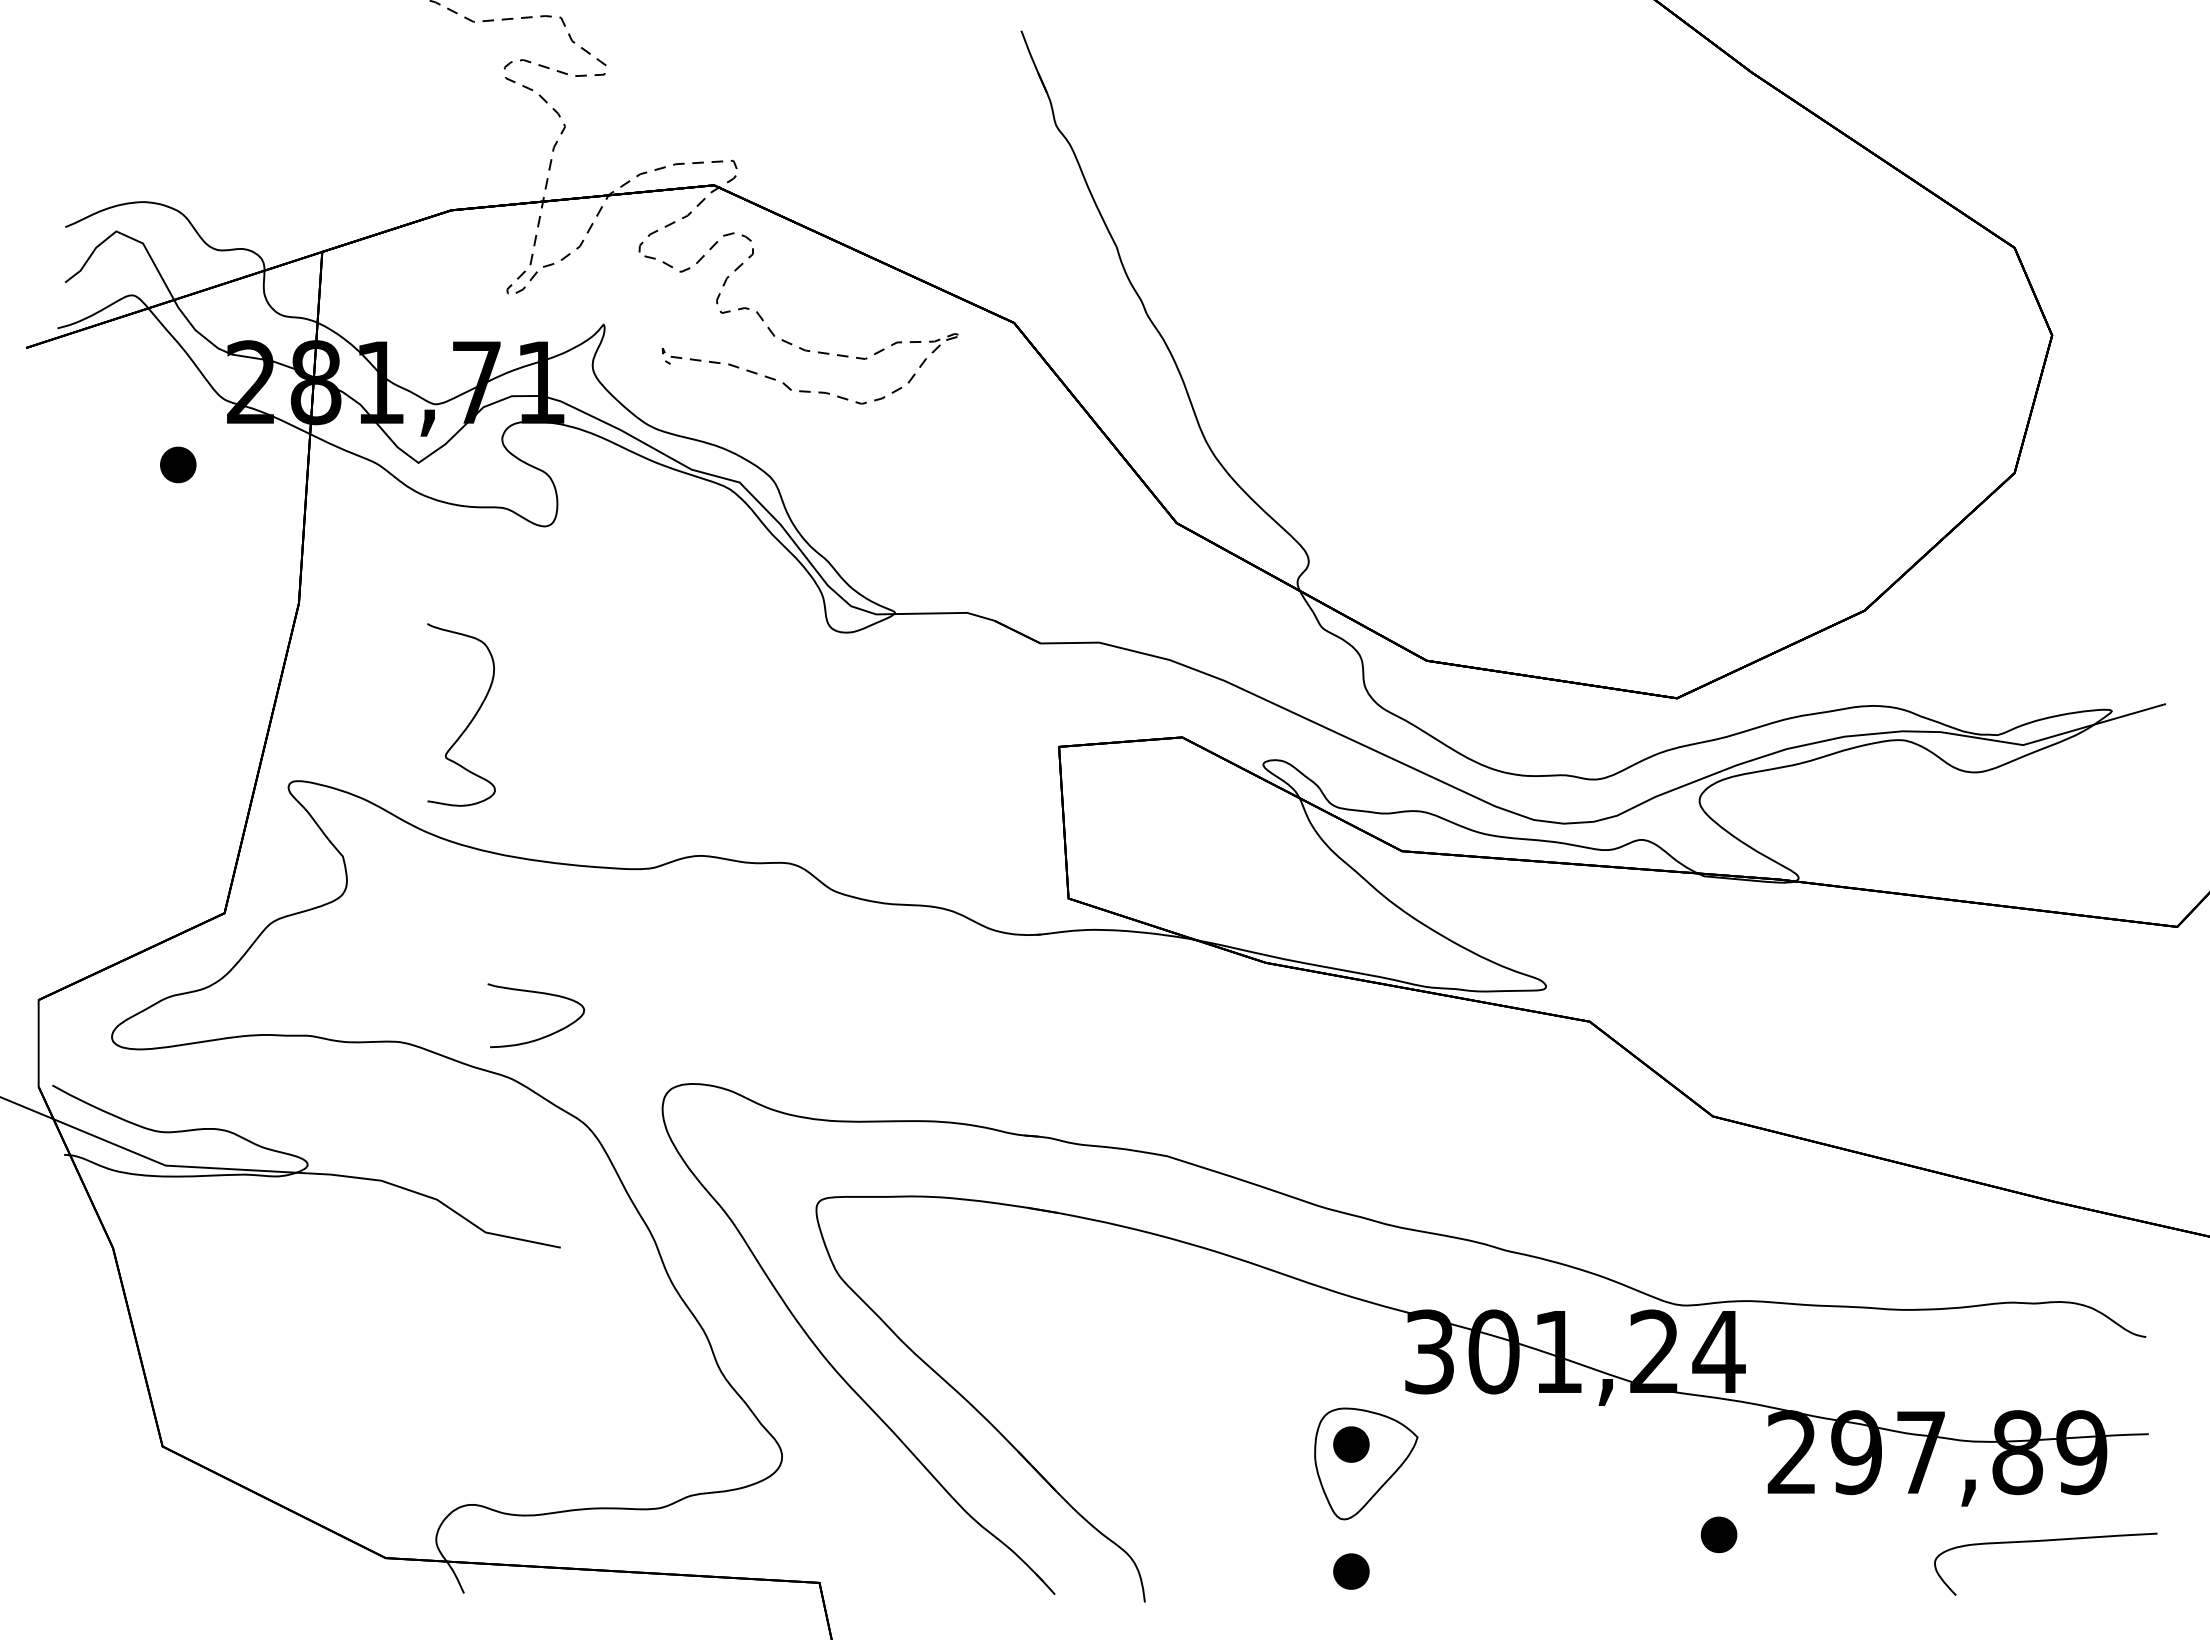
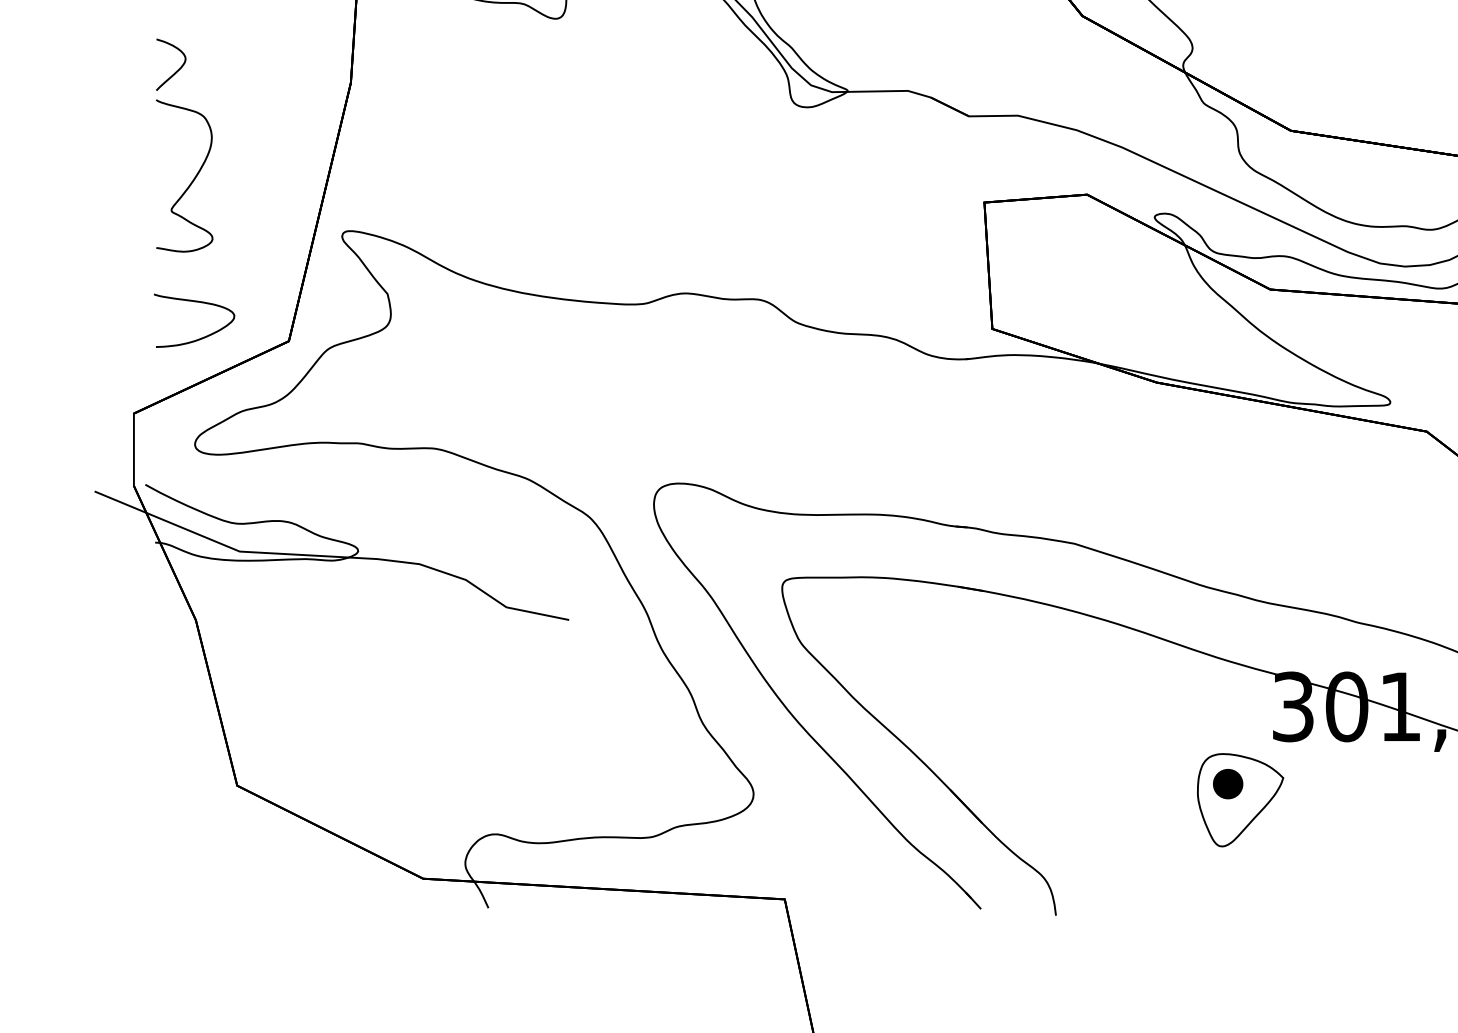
curve: (90, 588) -> (177, 70), added
curve: (470, 720) -> (192, 180), moved
curve: (545, 1035) -> (202, 337), moved
part: (1351, 1571) -> (1228, 889), removed

